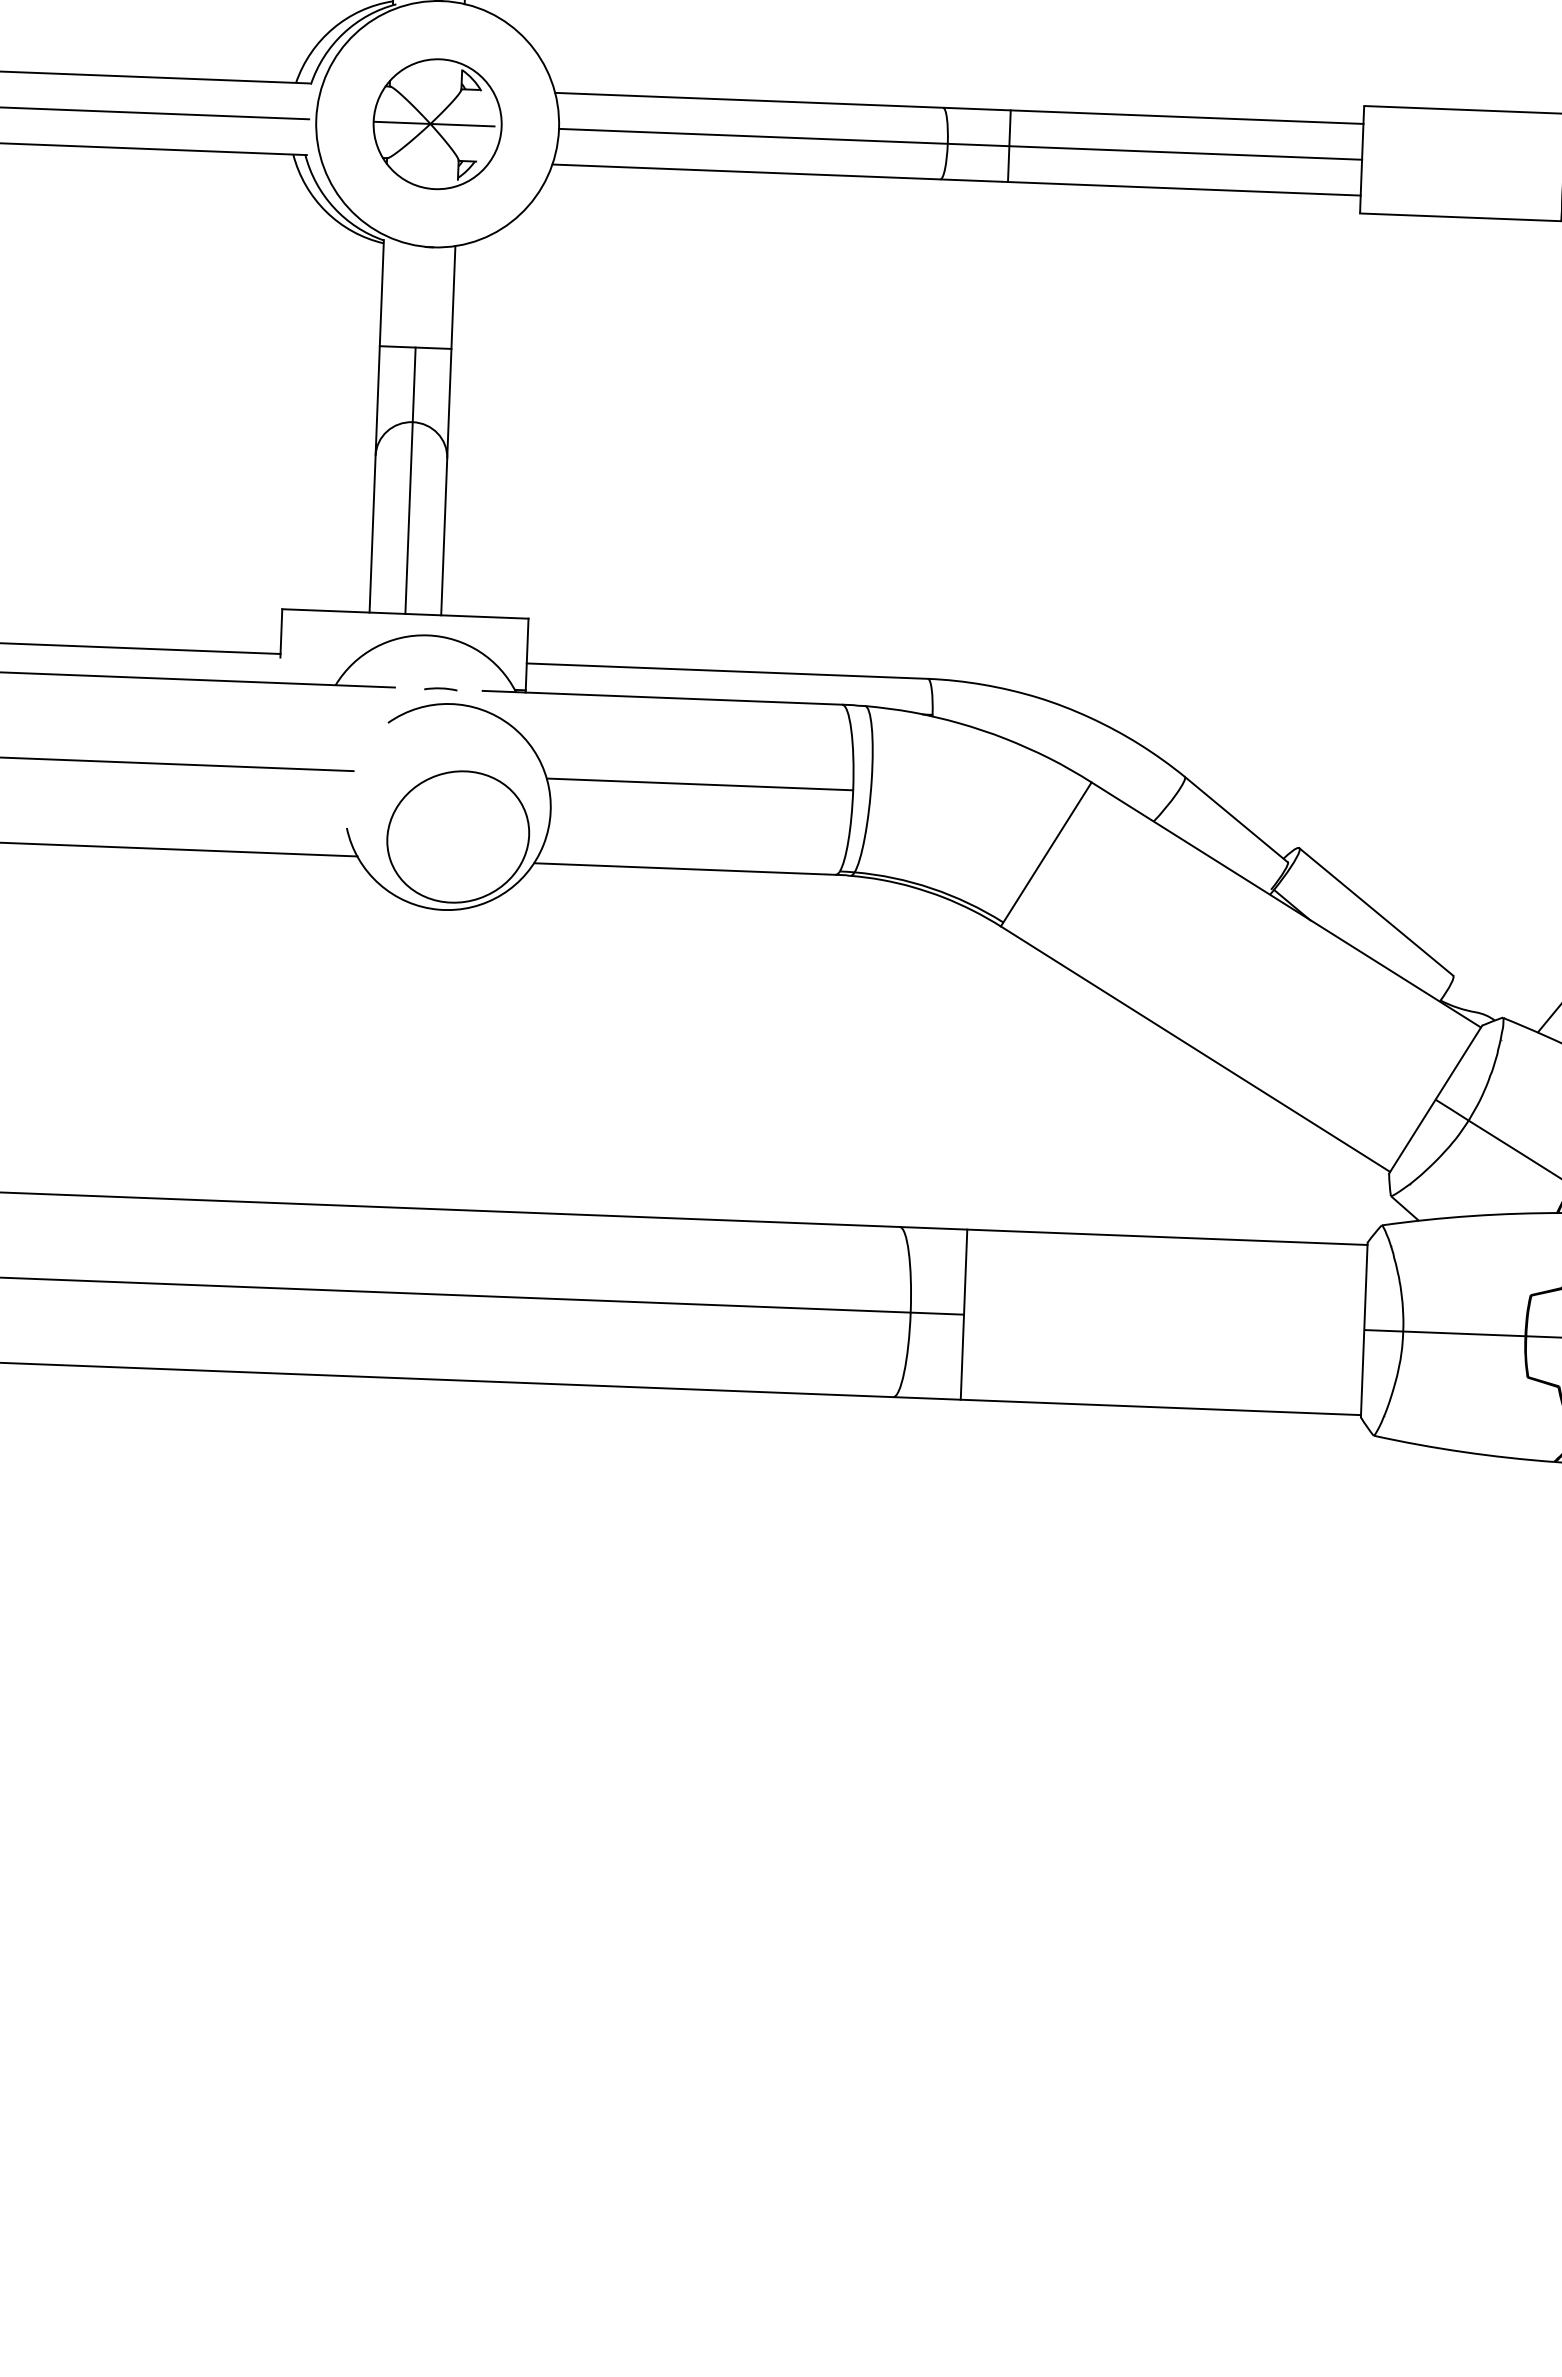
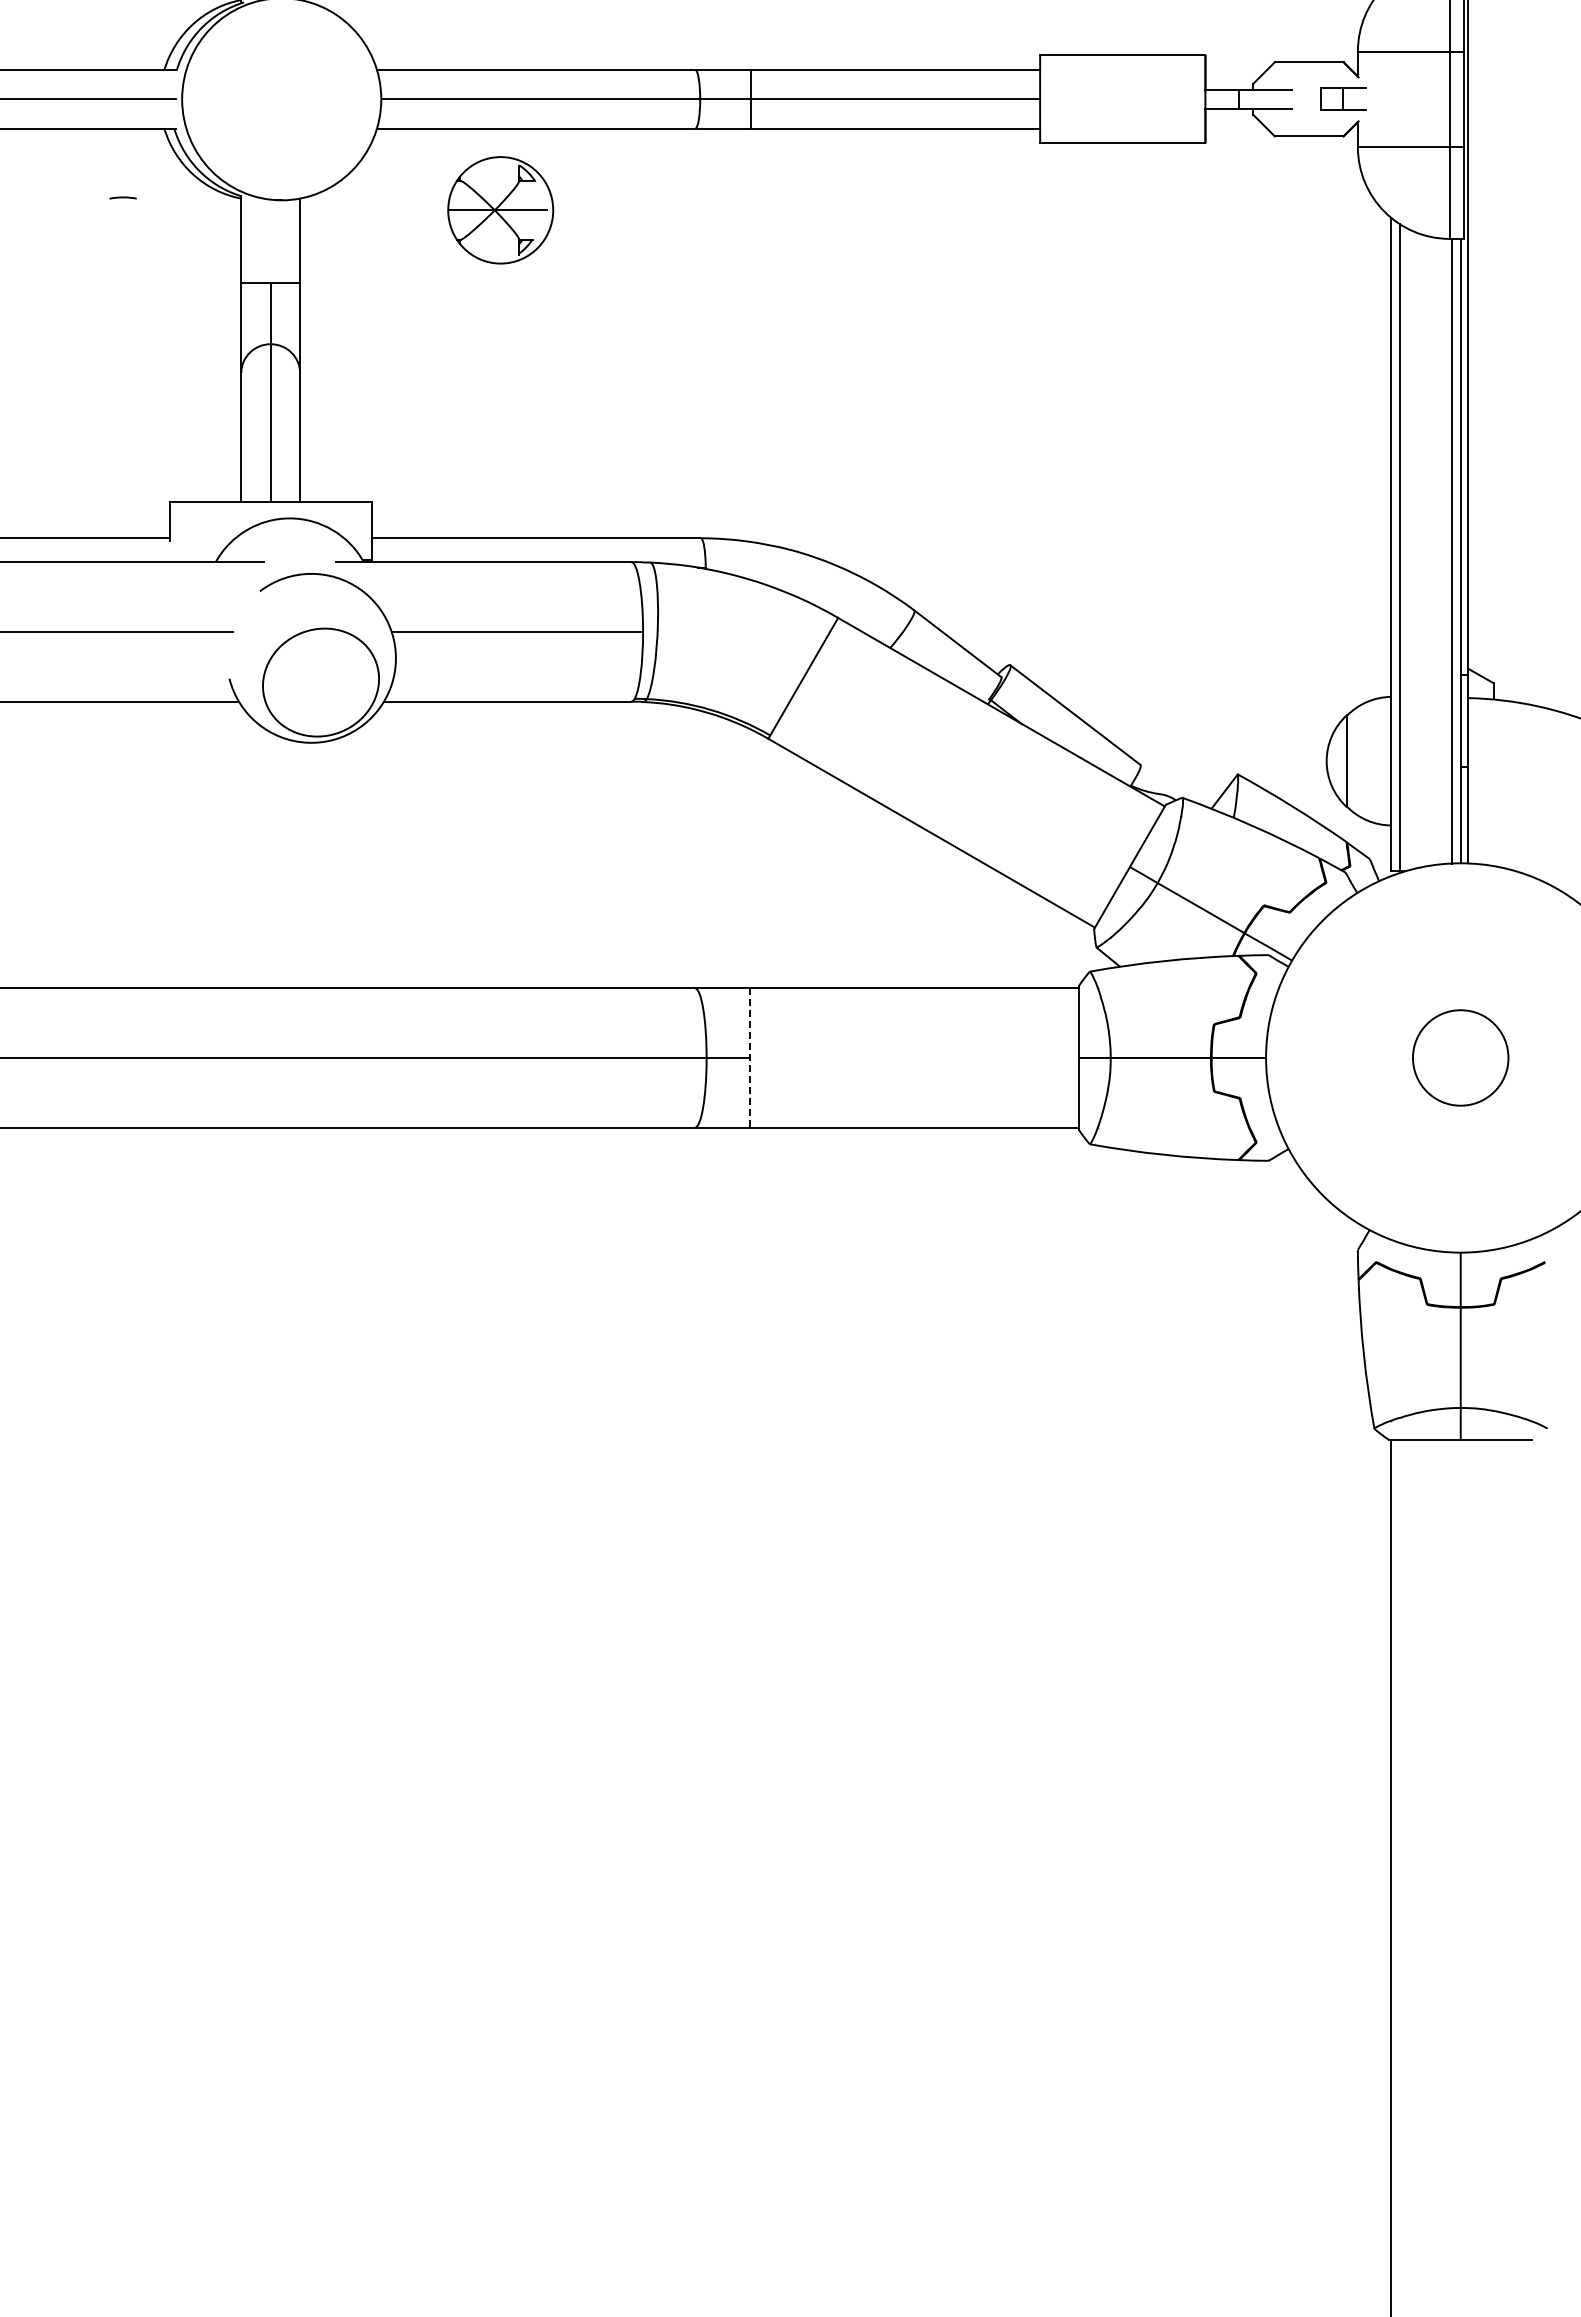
part: (437, 124) -> (500, 210), moved
line: (440, 688) -> (122, 197), moved
line: (964, 1314) -> (750, 1057), solid -> dashed

